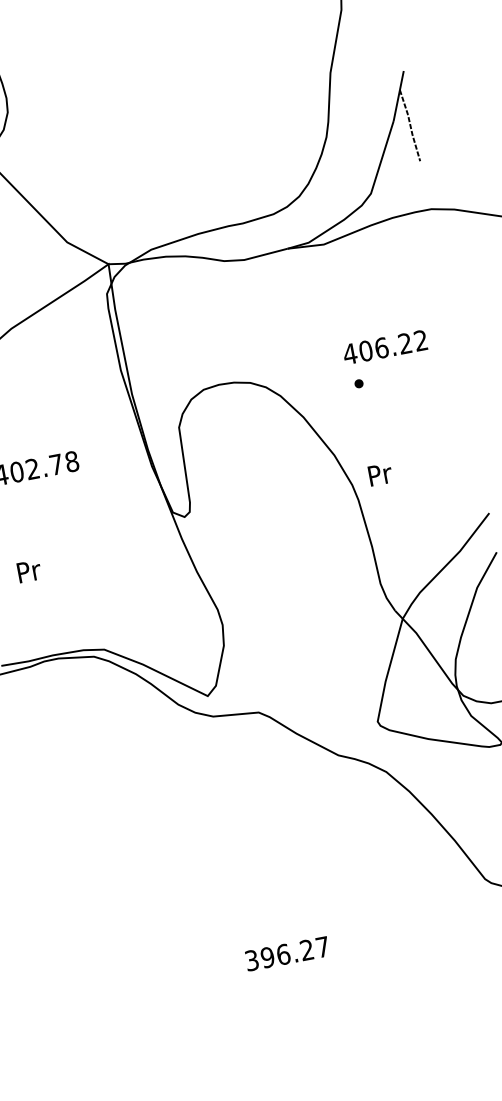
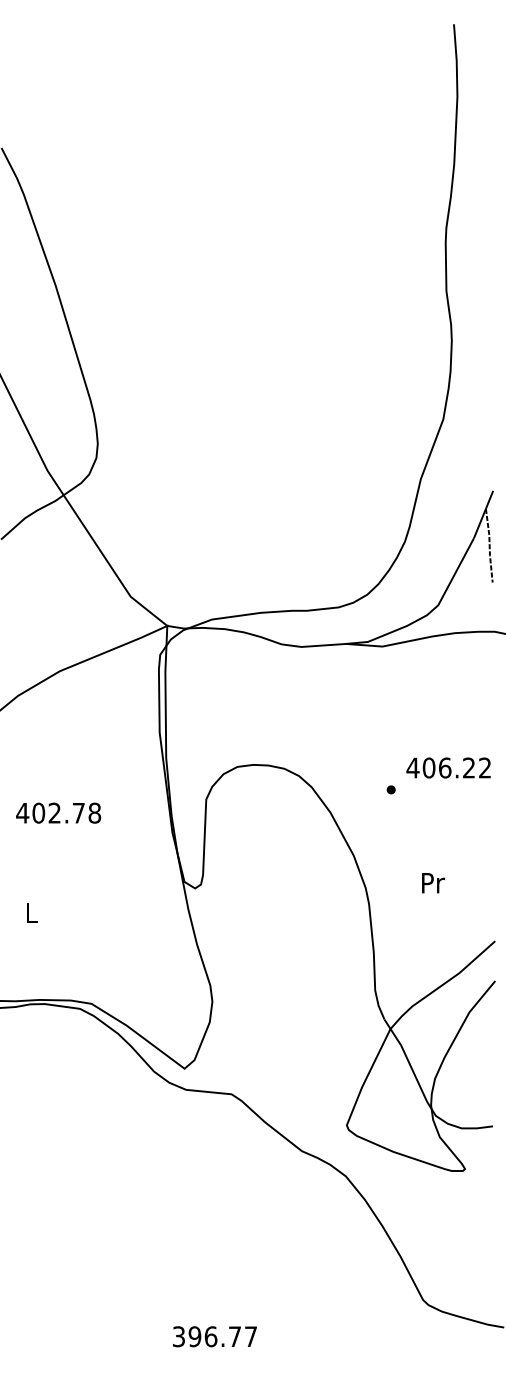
text: (384, 346) -> (448, 767), moved
text: (380, 474) -> (433, 883), moved
text: (29, 570) -> (32, 912), Pr -> L
text: (306, 949) -> (234, 1336), 396.27 -> 396.77

